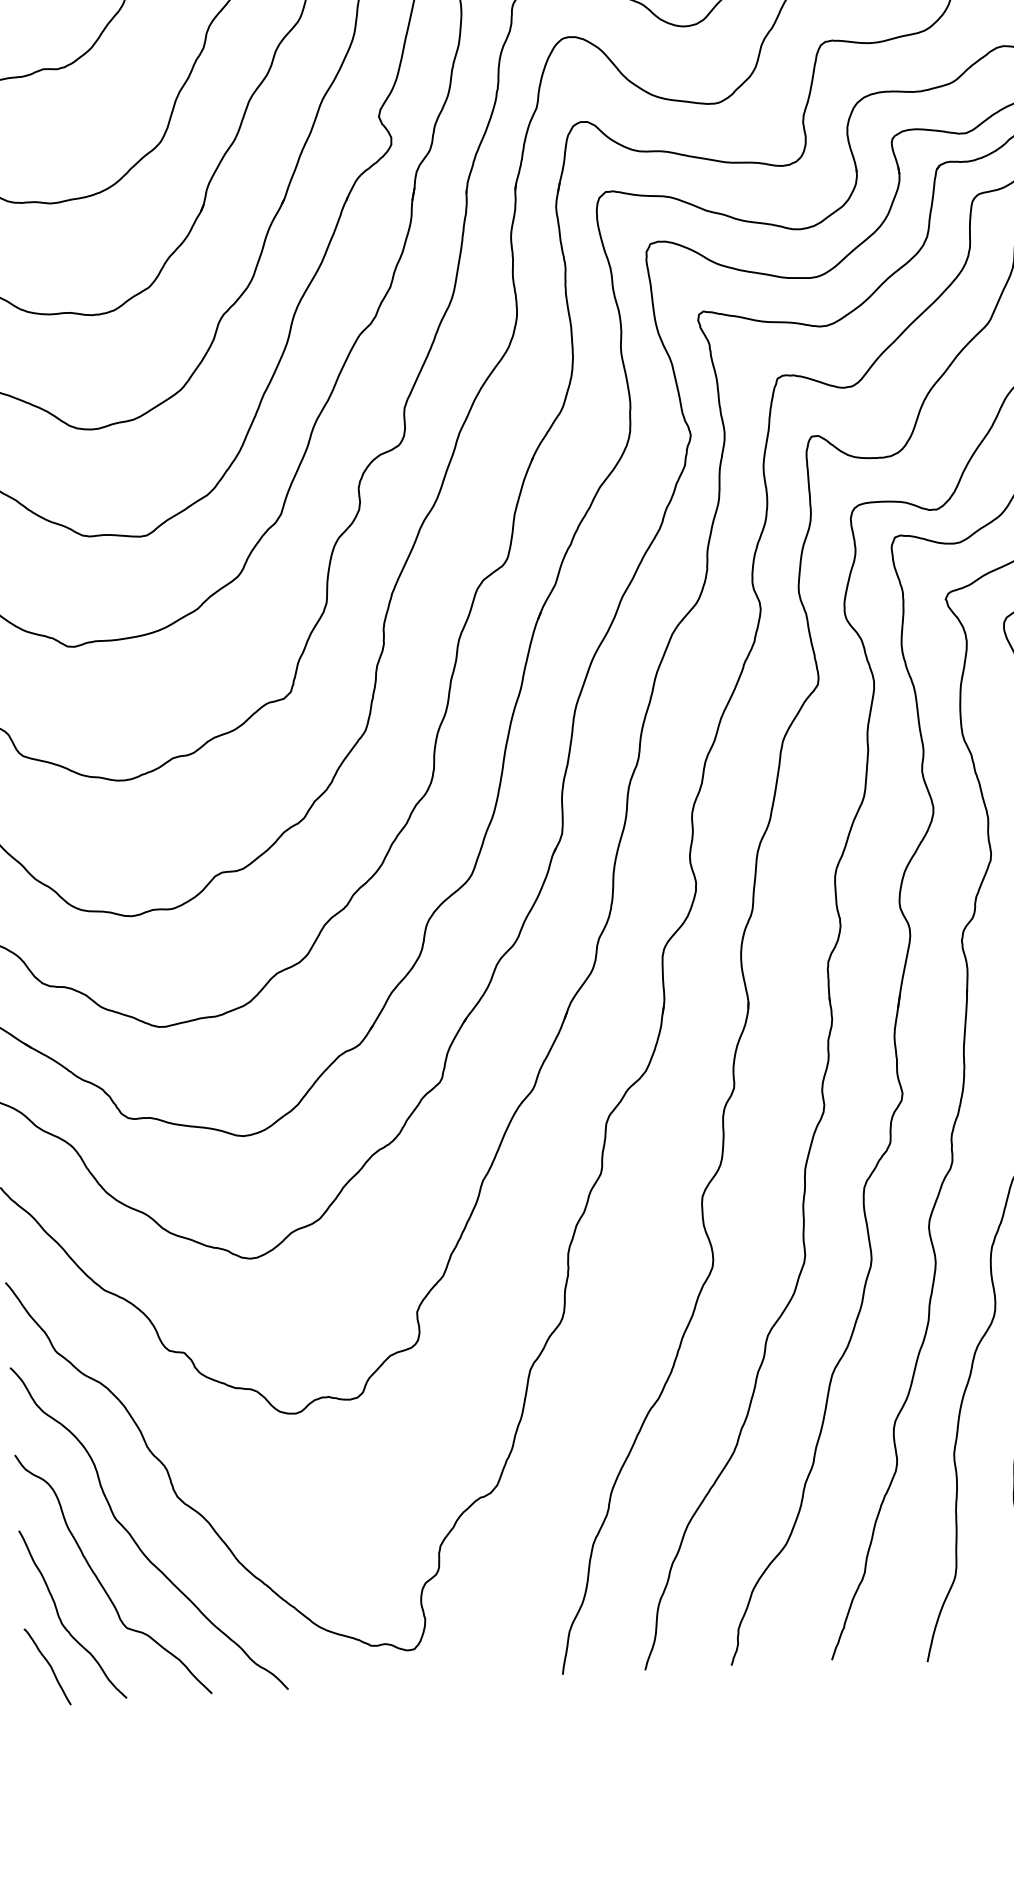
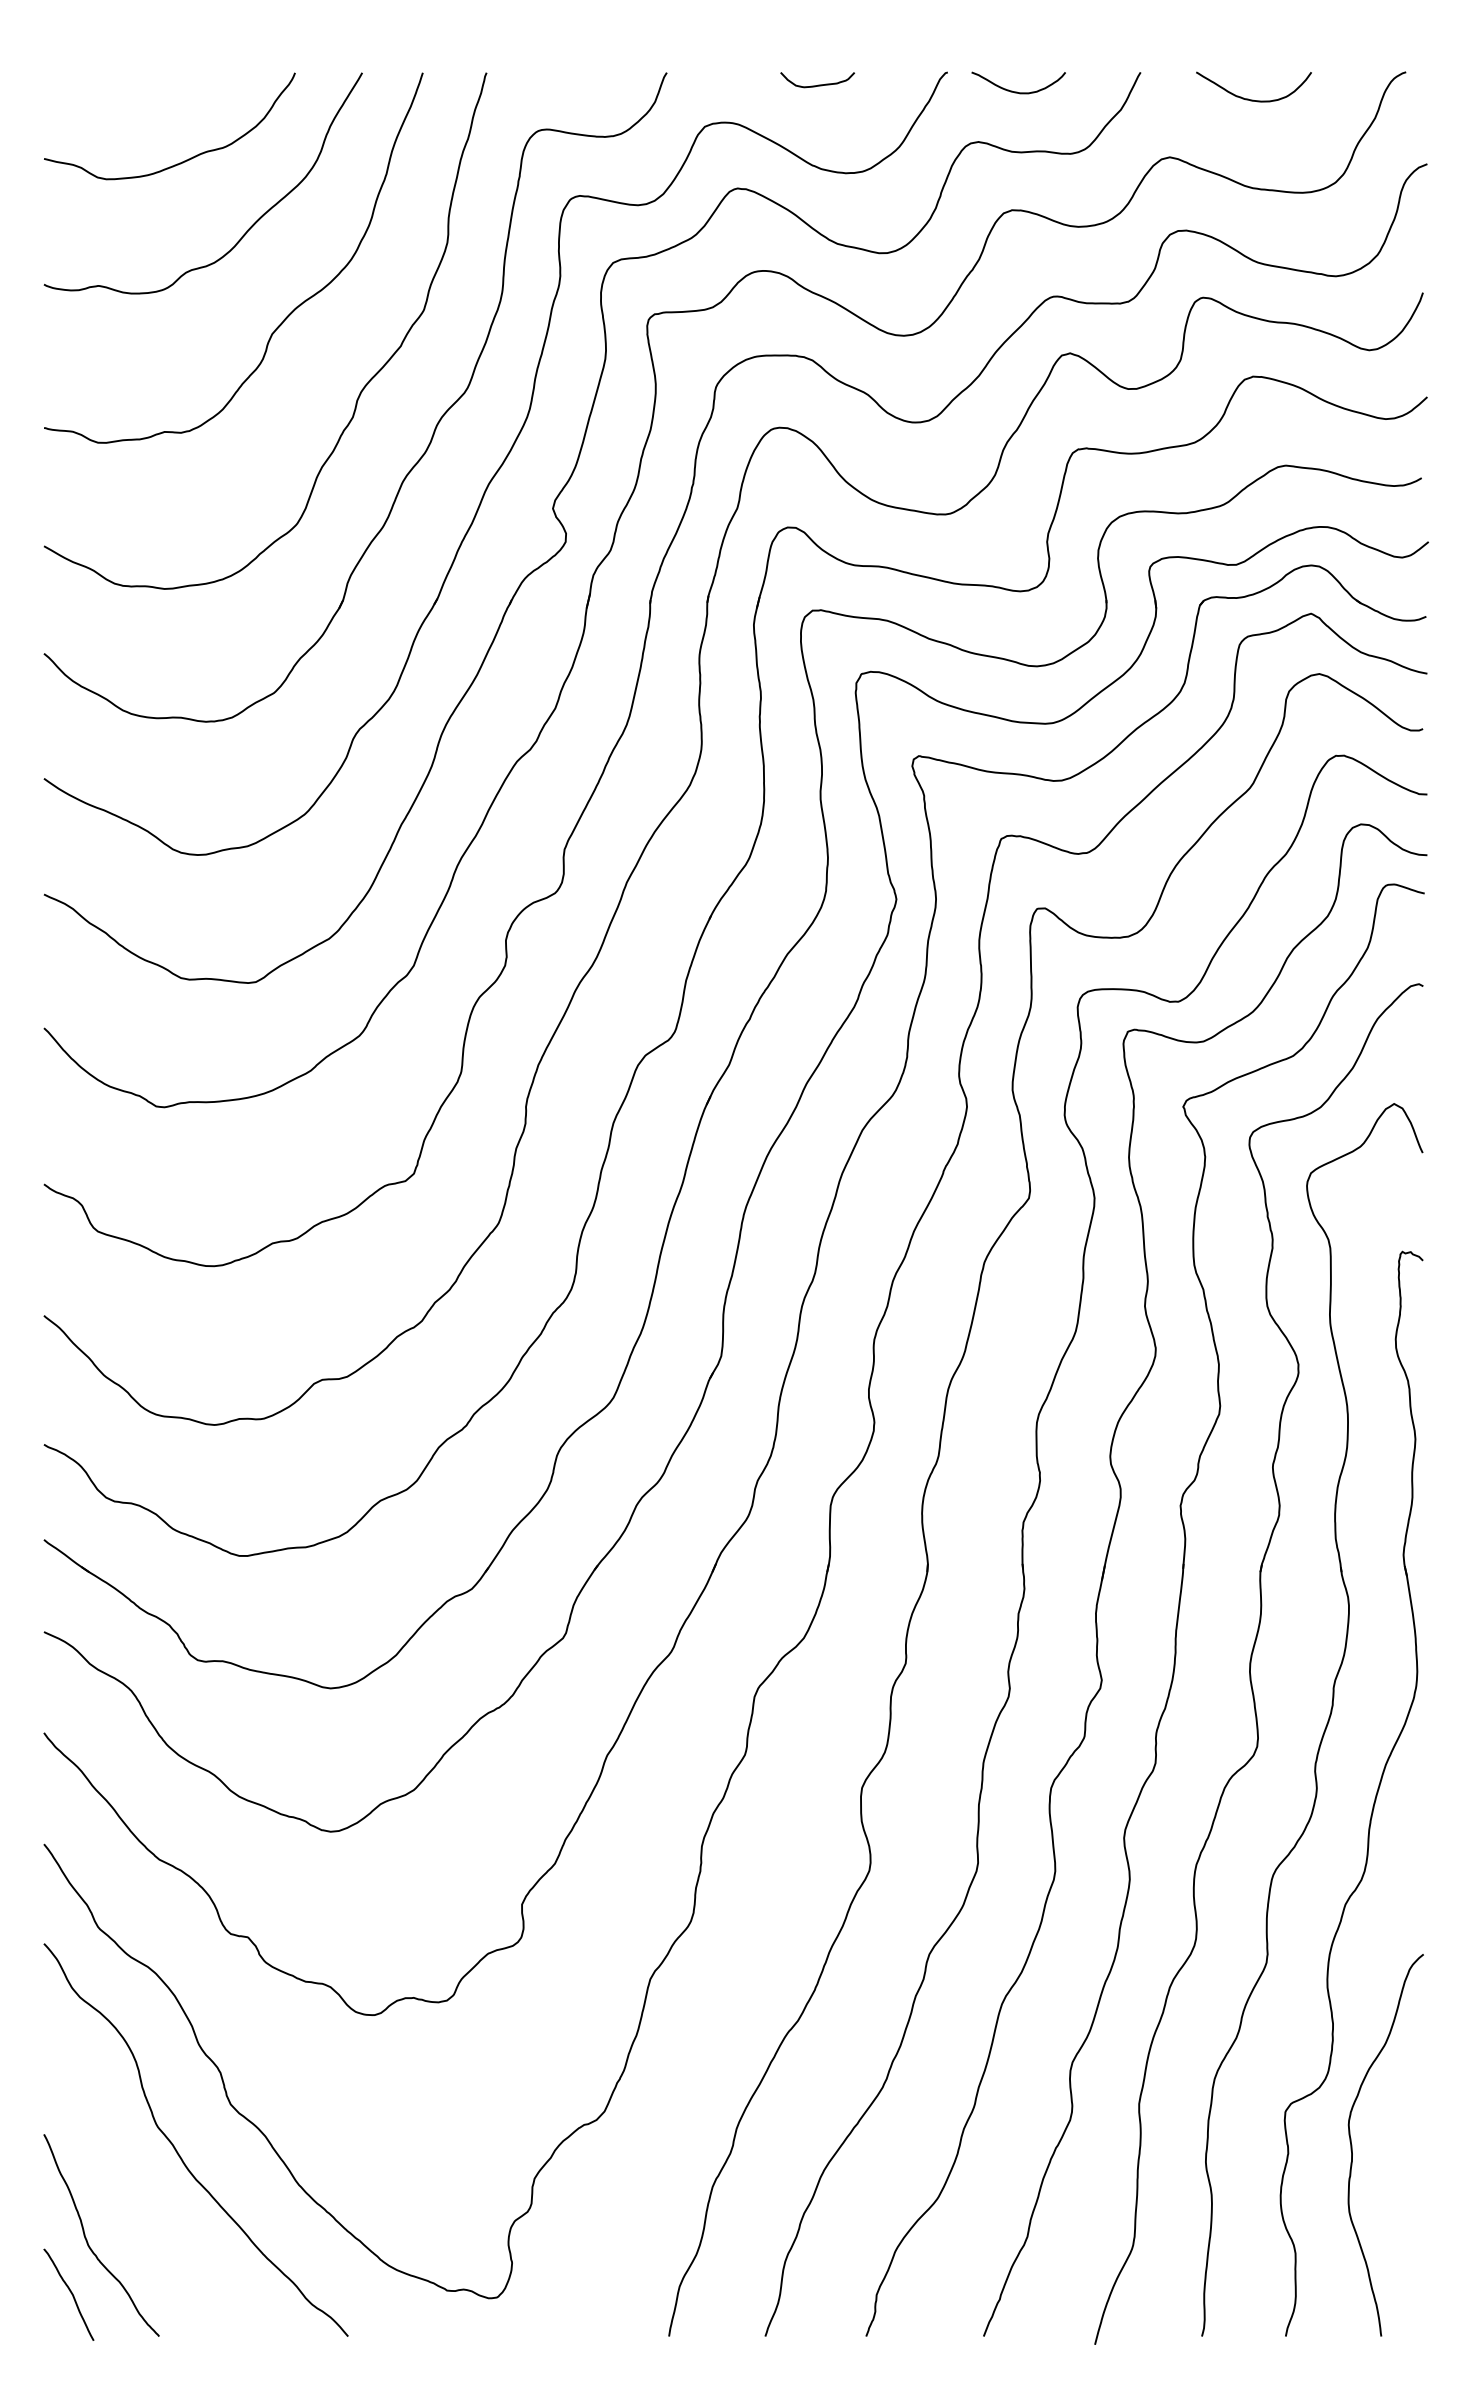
curve: (101, 1583) -> (137, 2201), removed

